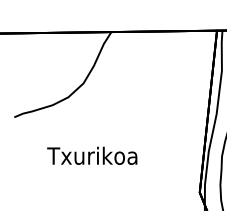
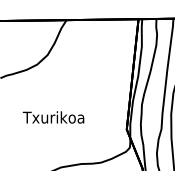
text: (92, 155) -> (53, 117), moved

